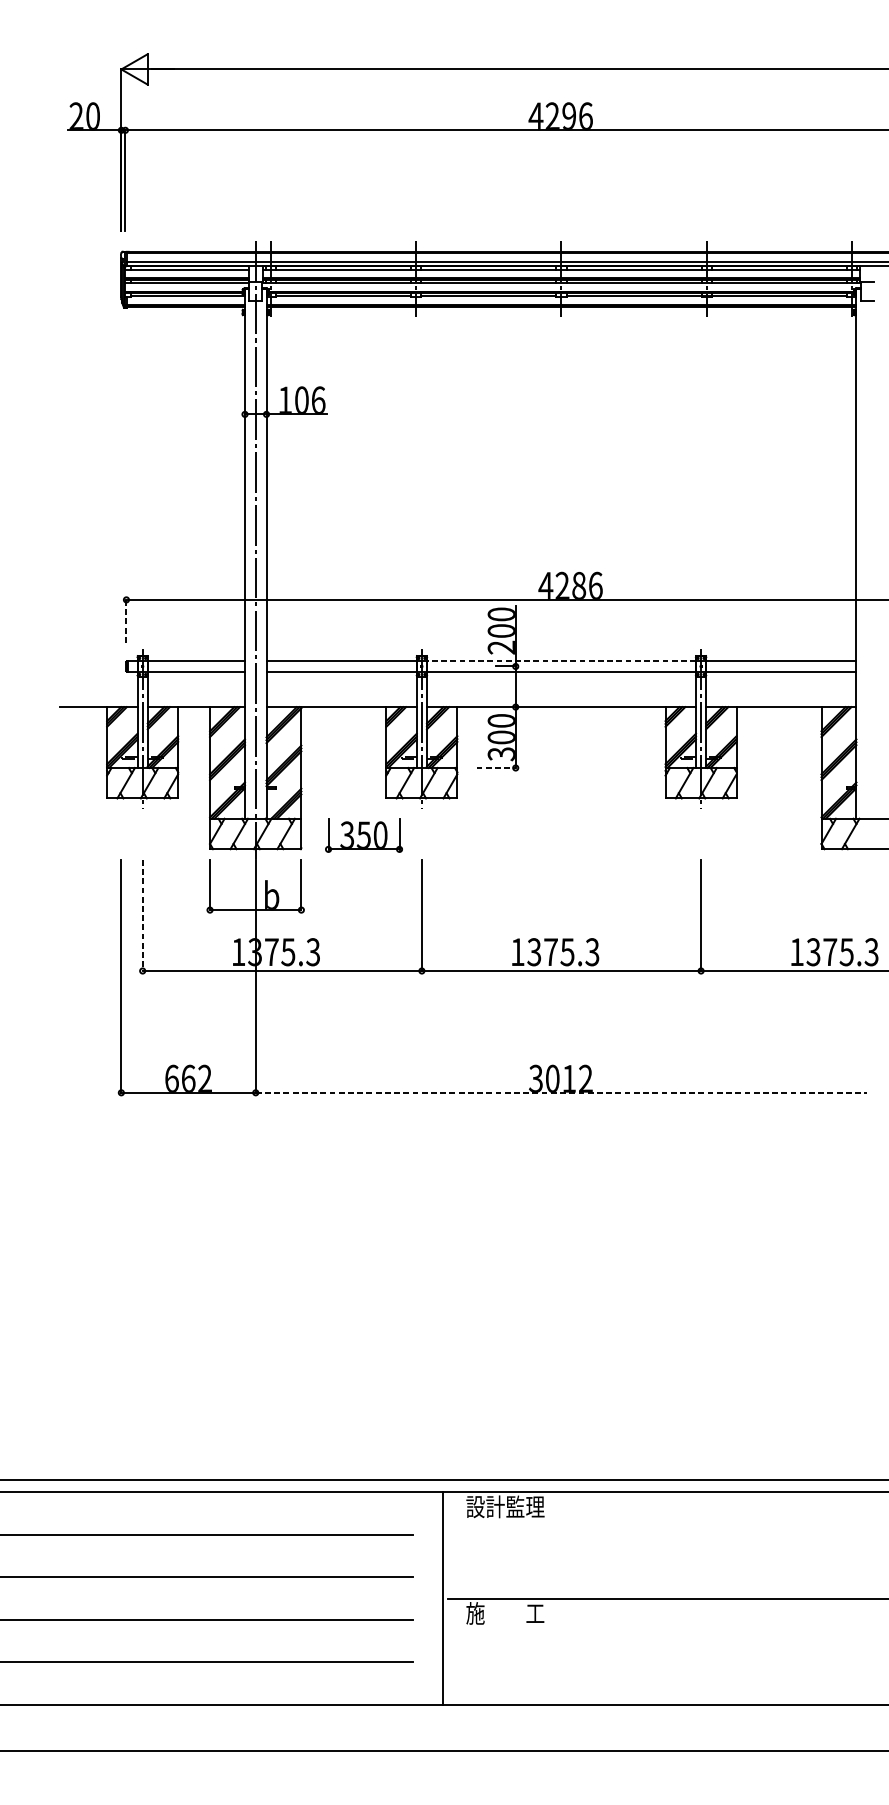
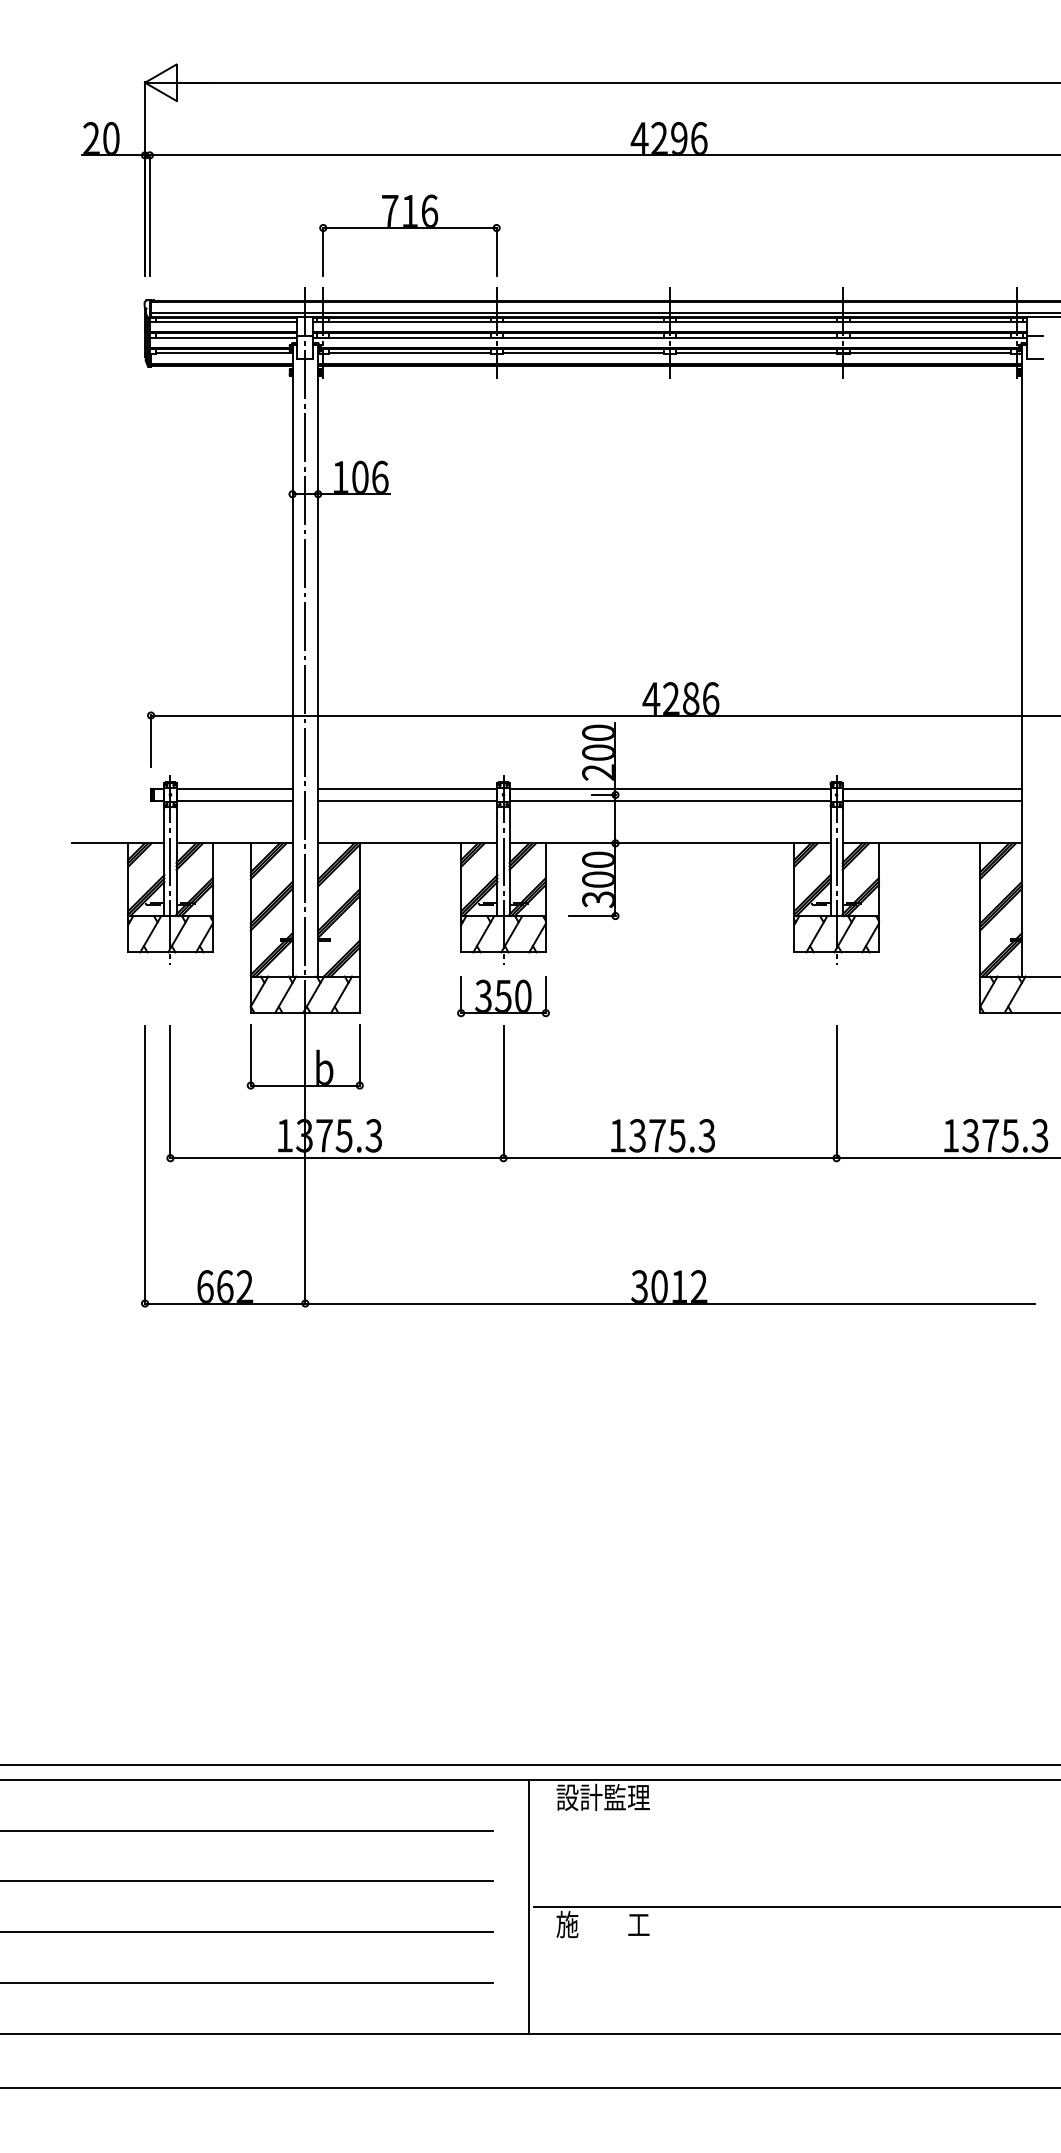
part: (343, 191) -> (409, 228), added
line: (126, 620) -> (151, 740), dashed -> solid
line: (561, 661) -> (669, 788), dashed -> solid
line: (496, 768) -> (592, 916), dashed -> solid
part: (364, 835) -> (503, 996), moved
line: (142, 915) -> (170, 1092), dashed -> solid
line: (561, 1092) -> (670, 1303), dashed -> solid

